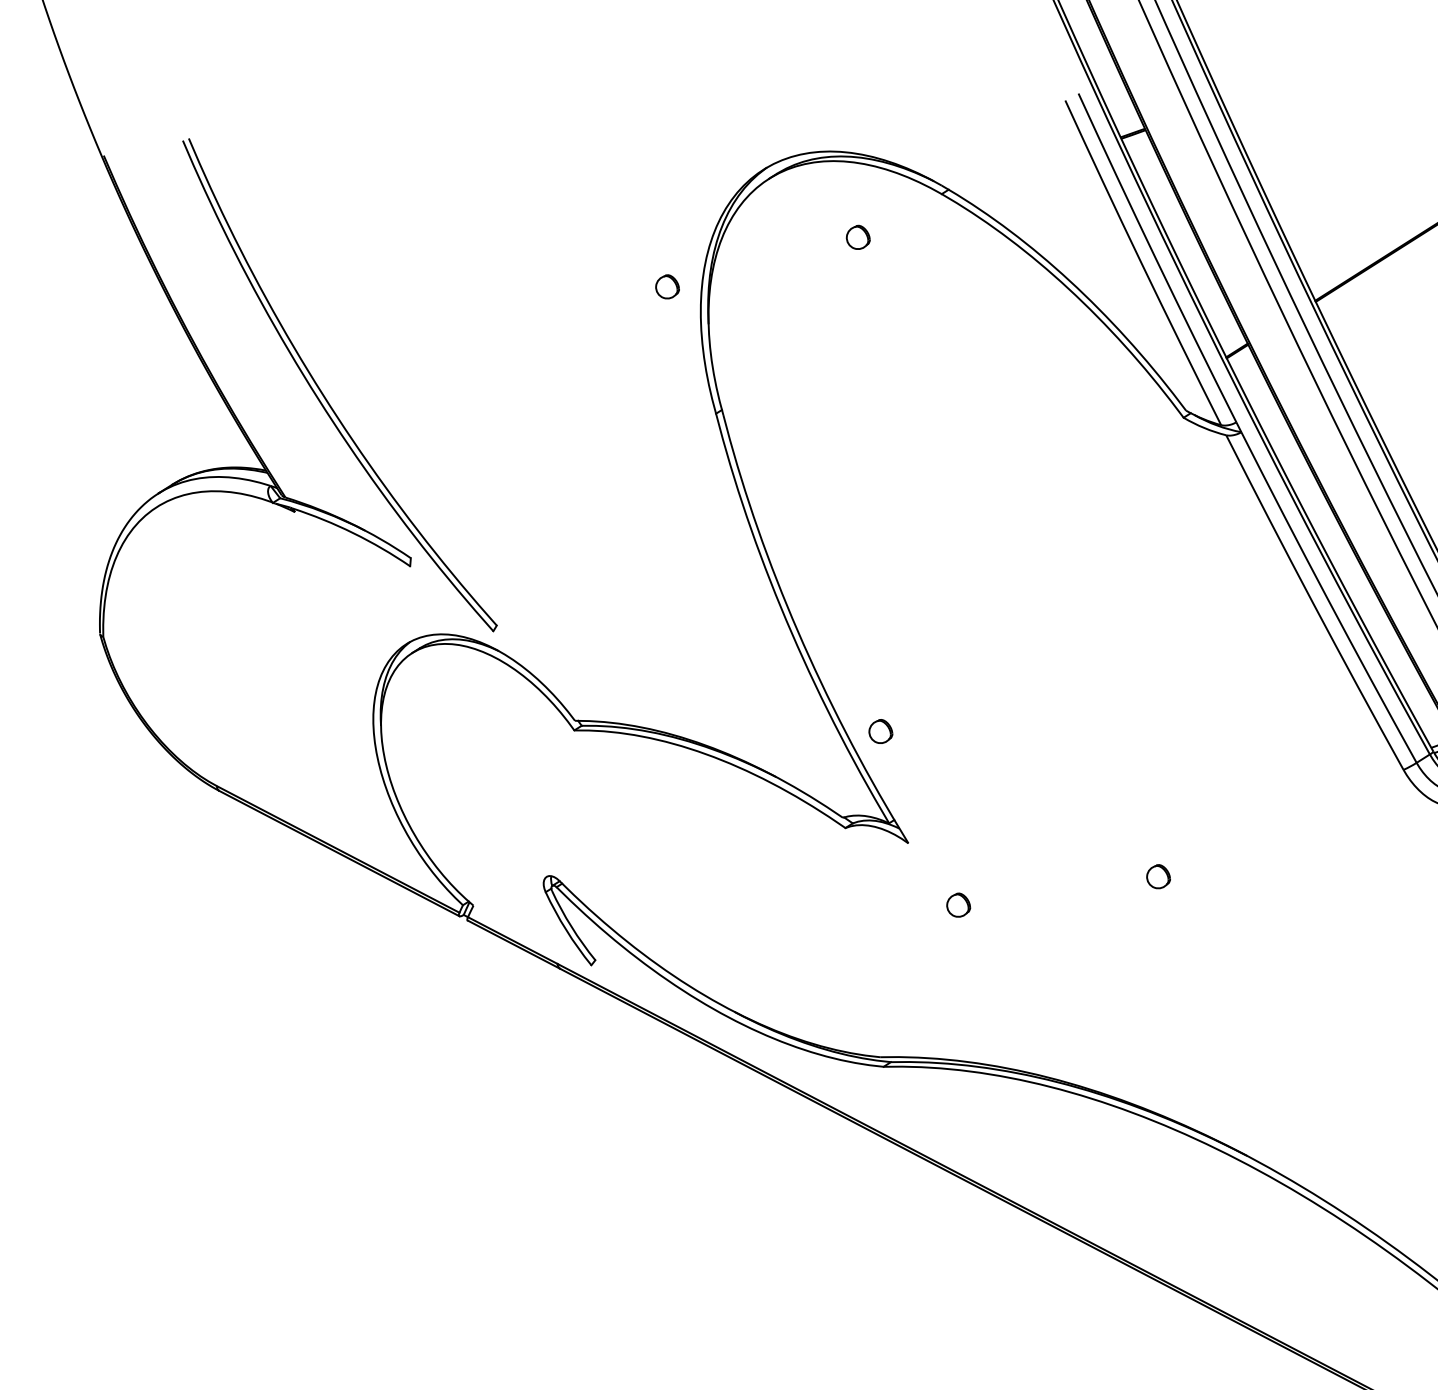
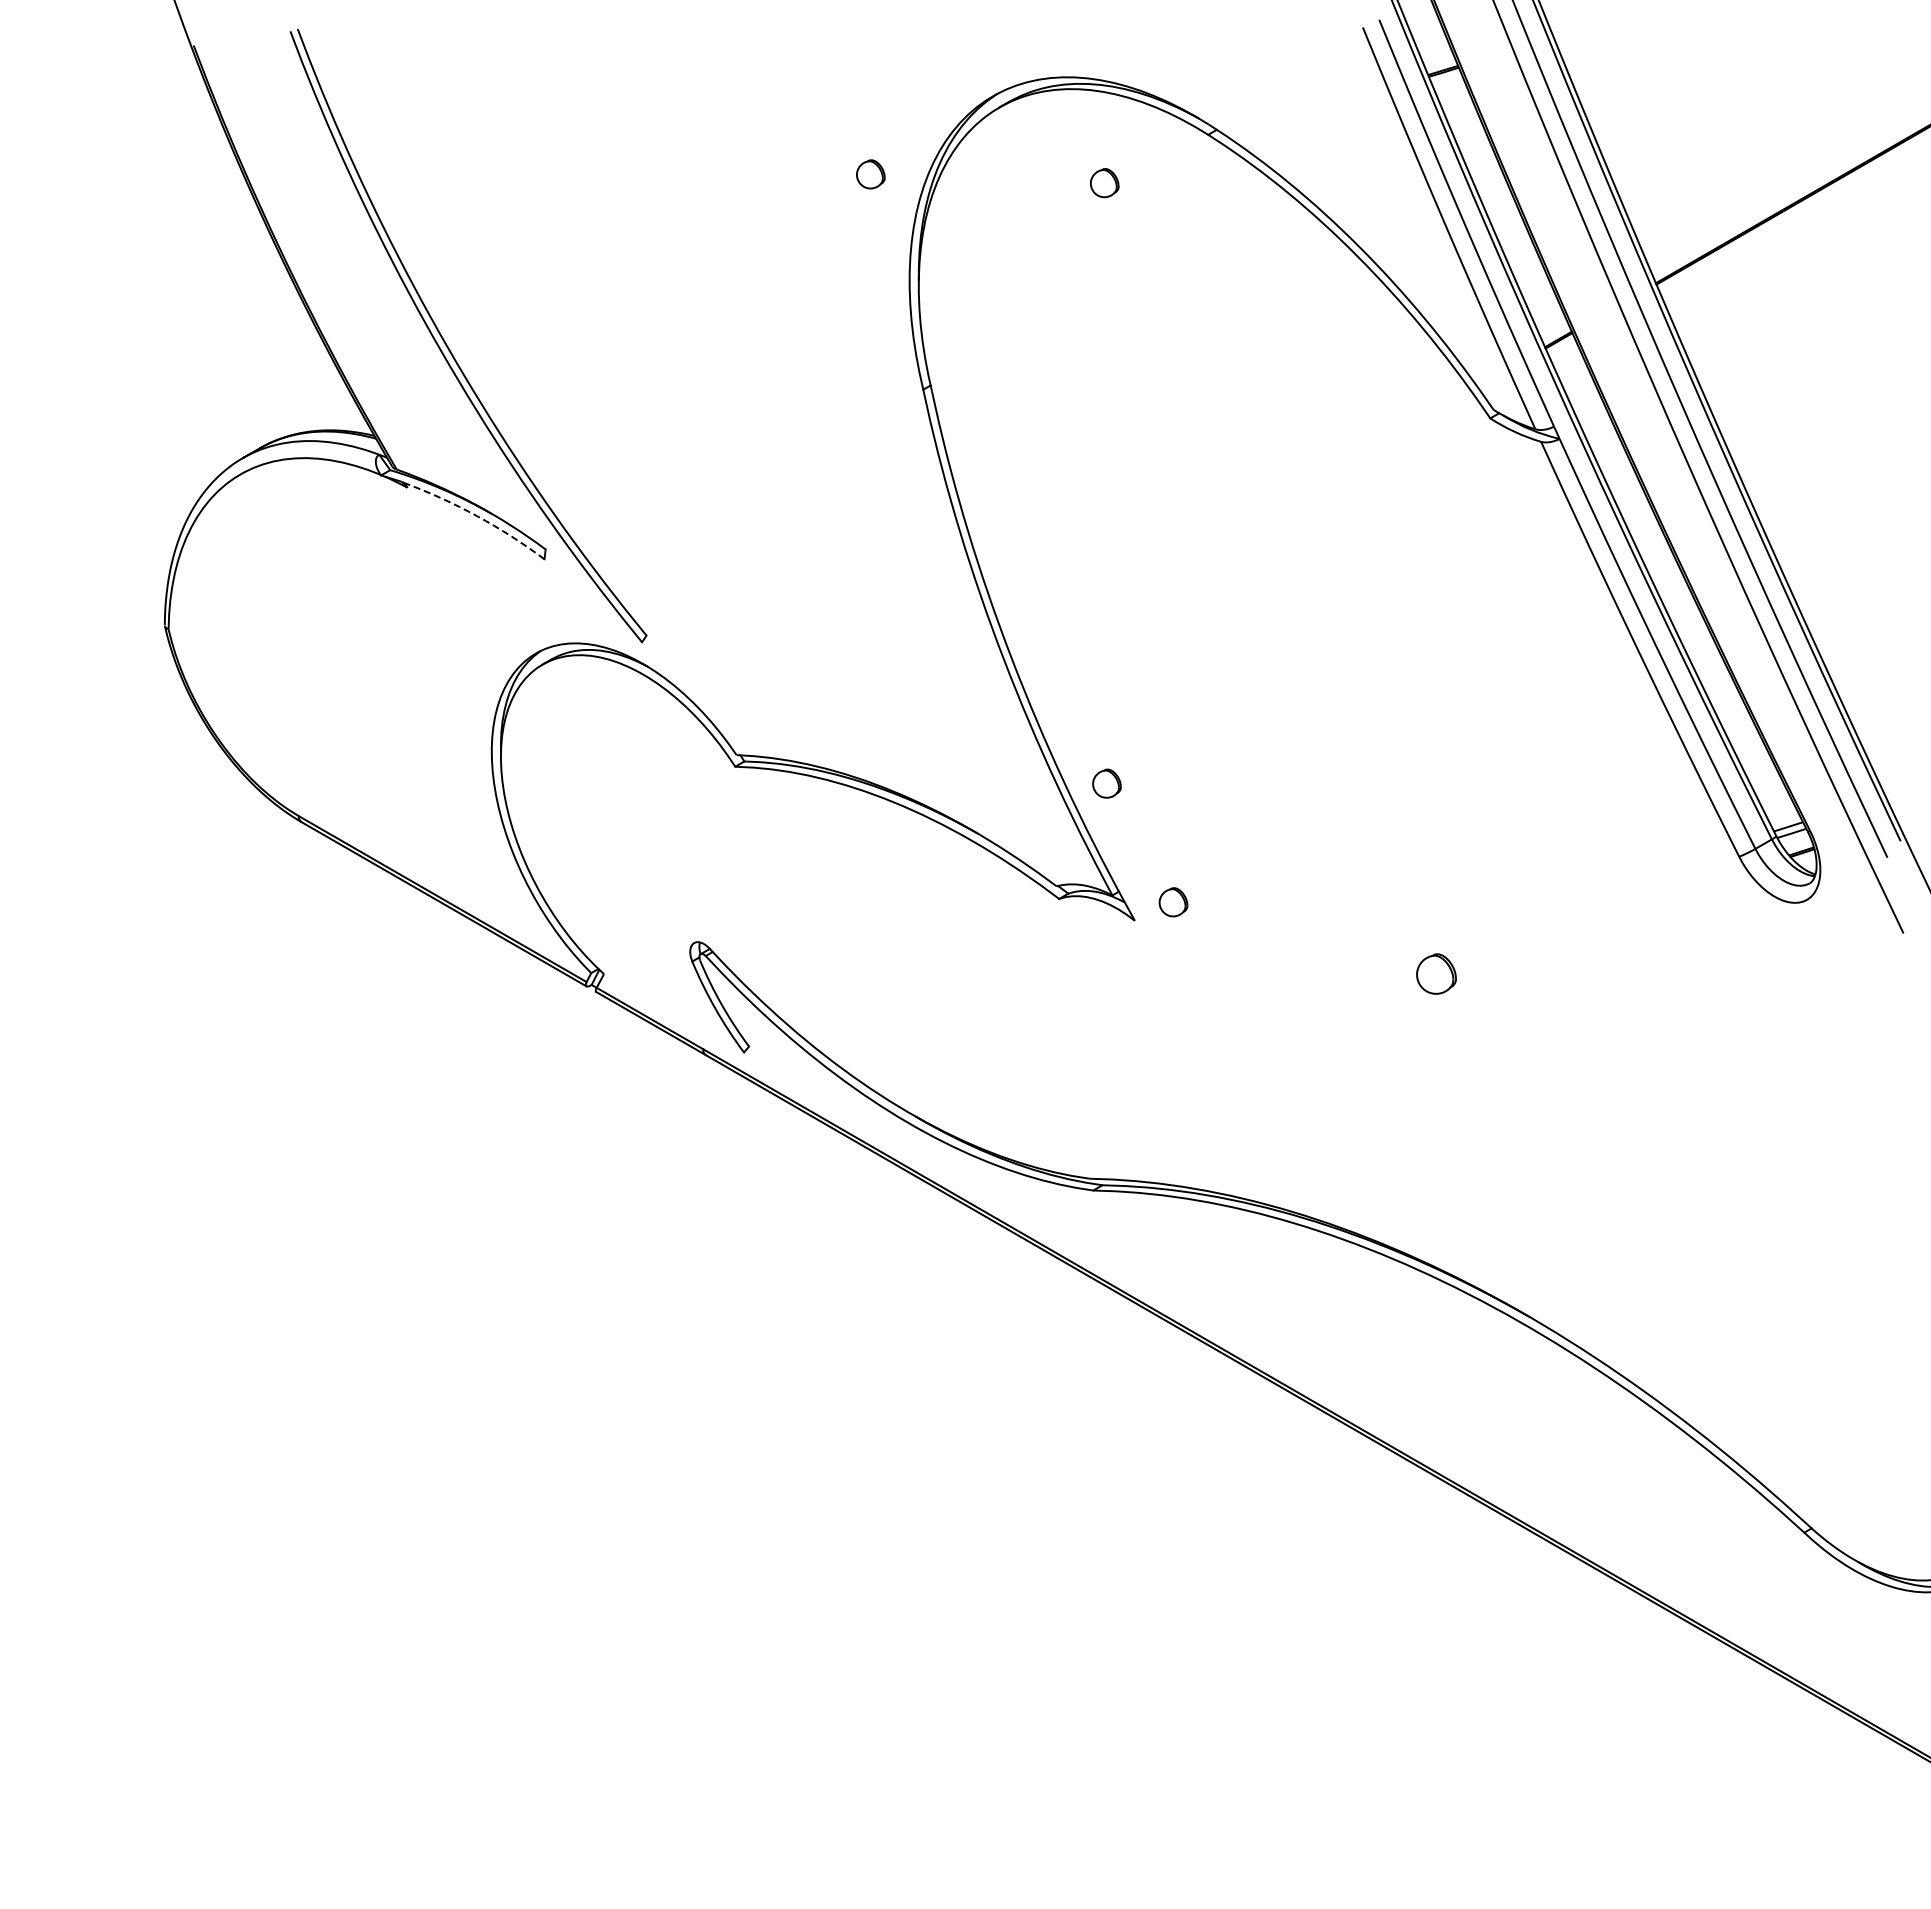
part: (667, 286) -> (870, 174), moved
arc: (353, 533) -> (477, 516), solid -> dashed
part: (1158, 876) -> (1436, 973), size x1.4
part: (958, 905) -> (1173, 902), moved

